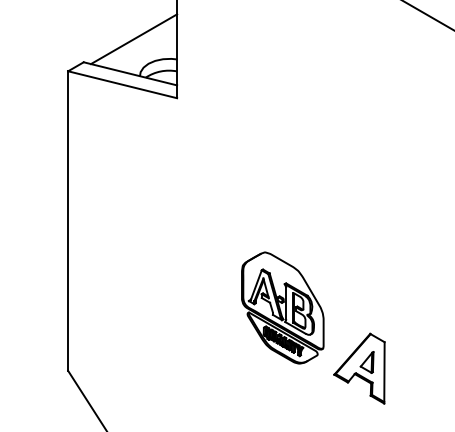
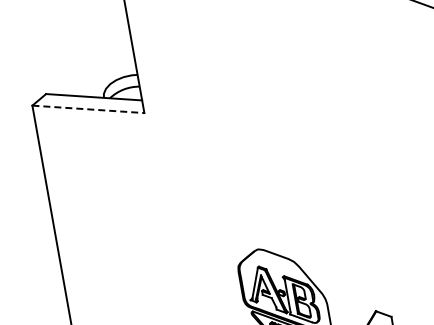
line: (133, 39) -> (91, 62), removed
line: (123, 84) -> (89, 108), solid -> dashed

